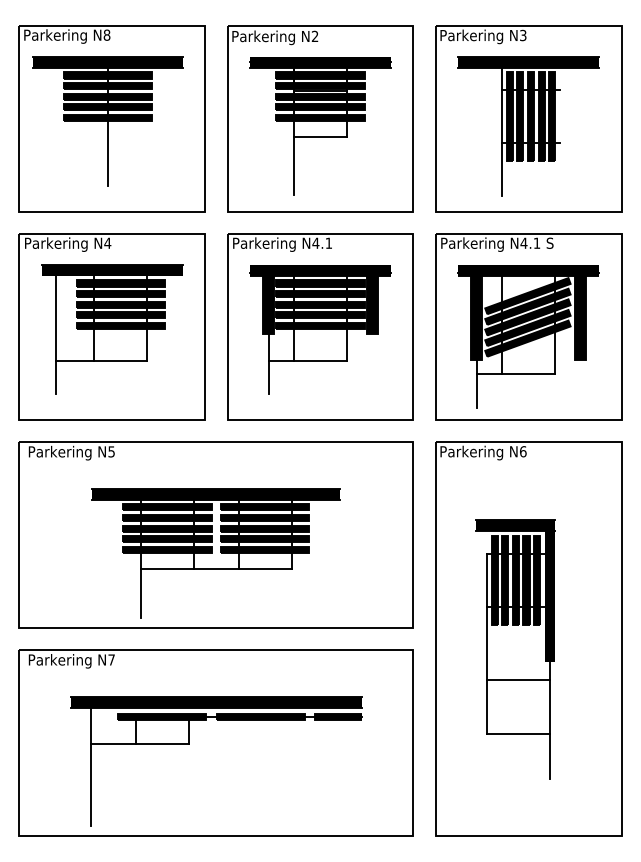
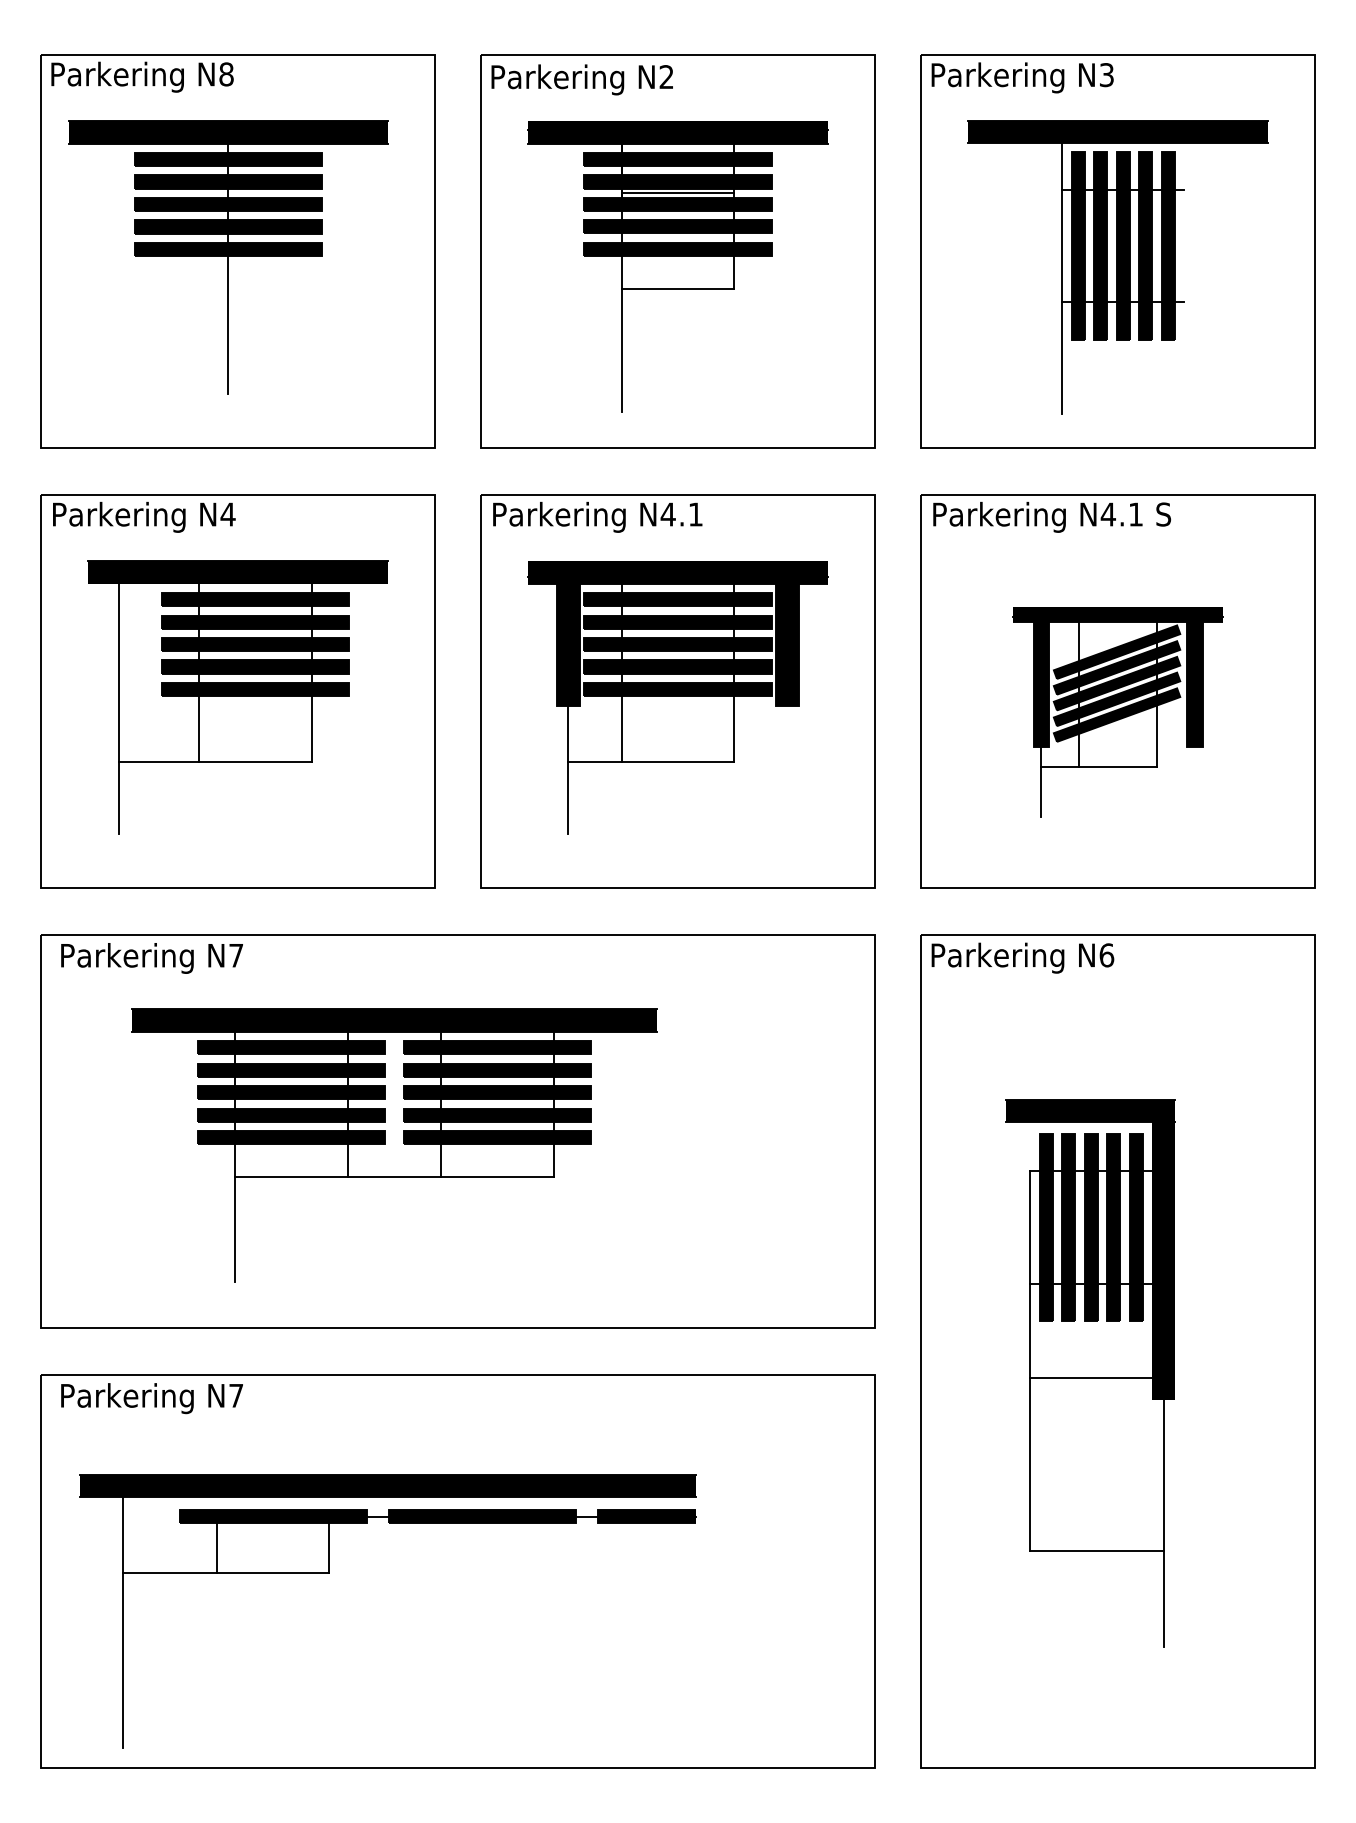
part: (528, 336) -> (1117, 711), size x0.7
text: (111, 451) -> (235, 954), N5 -> N7
part: (215, 553) -> (392, 1145), moved
line: (518, 680) -> (1096, 1377), moved
part: (189, 744) -> (331, 1574), moved

